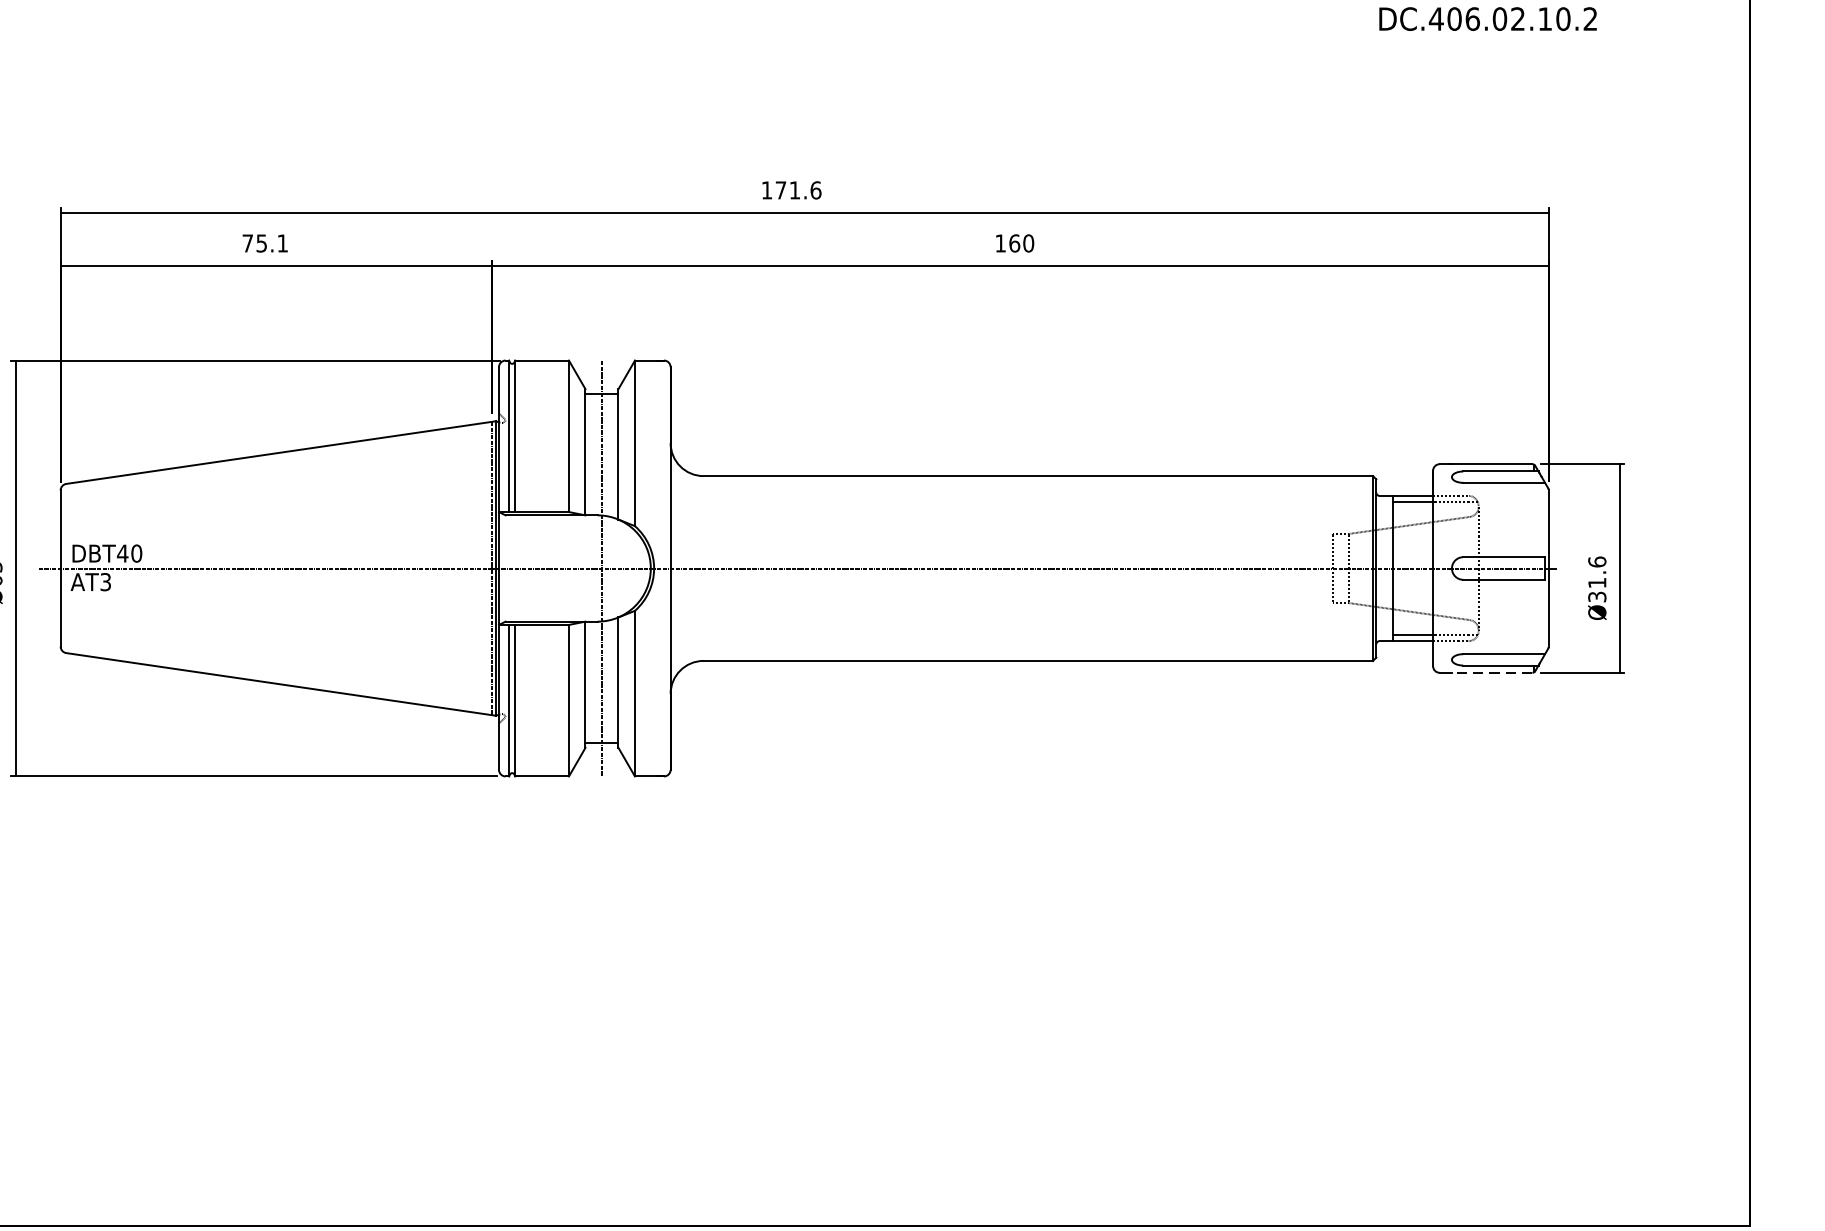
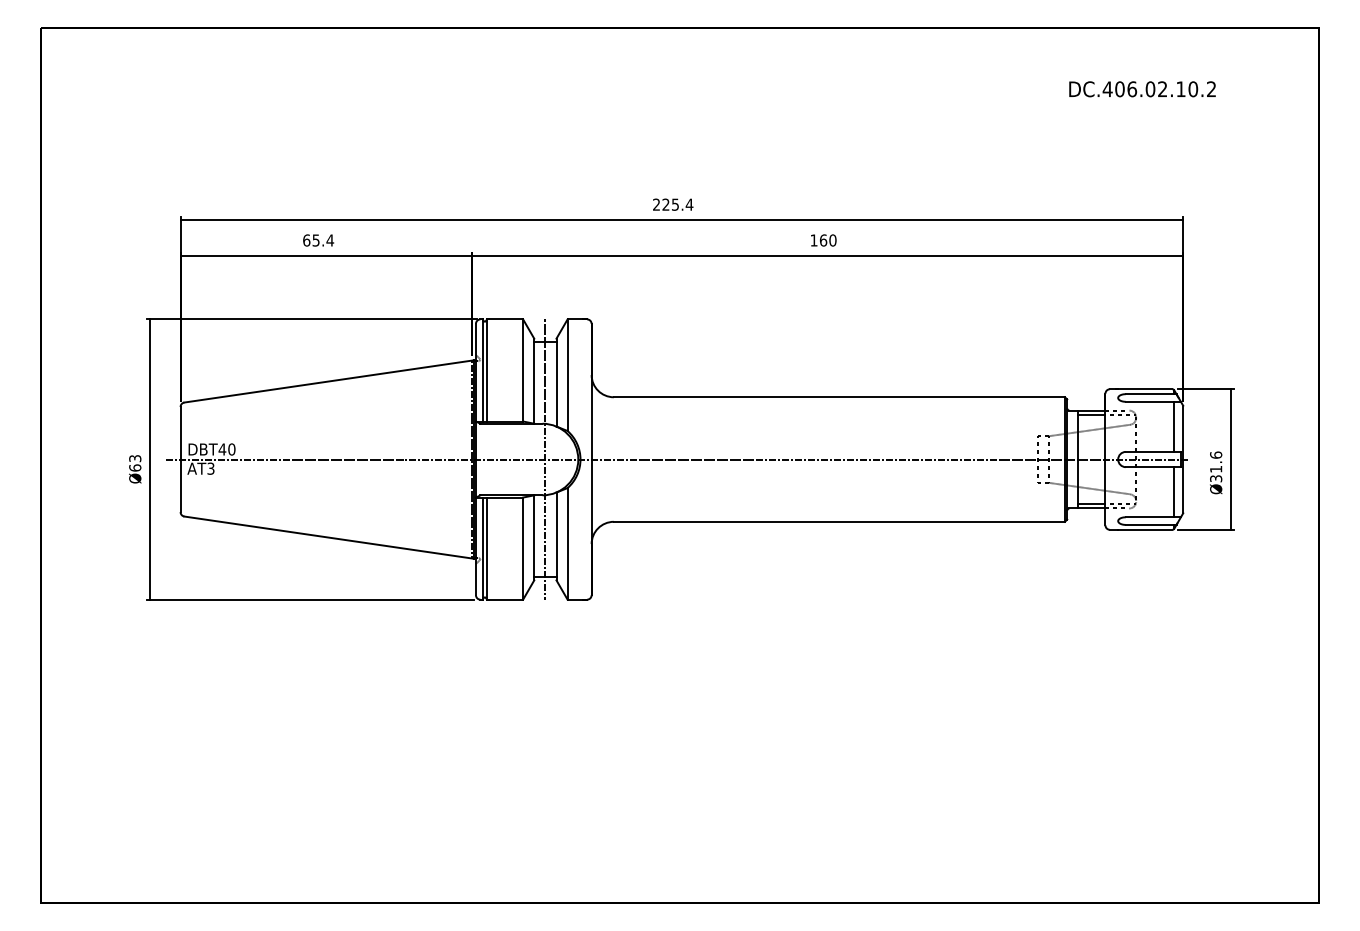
text: (792, 190) -> (673, 204), 171.6 -> 225.4
text: (265, 243) -> (318, 240), 75.1 -> 65.4
line: (1534, 519) -> (1173, 426), added
line: (1534, 617) -> (1173, 492), added
line: (1491, 672) -> (1144, 529), dashed -> solid

